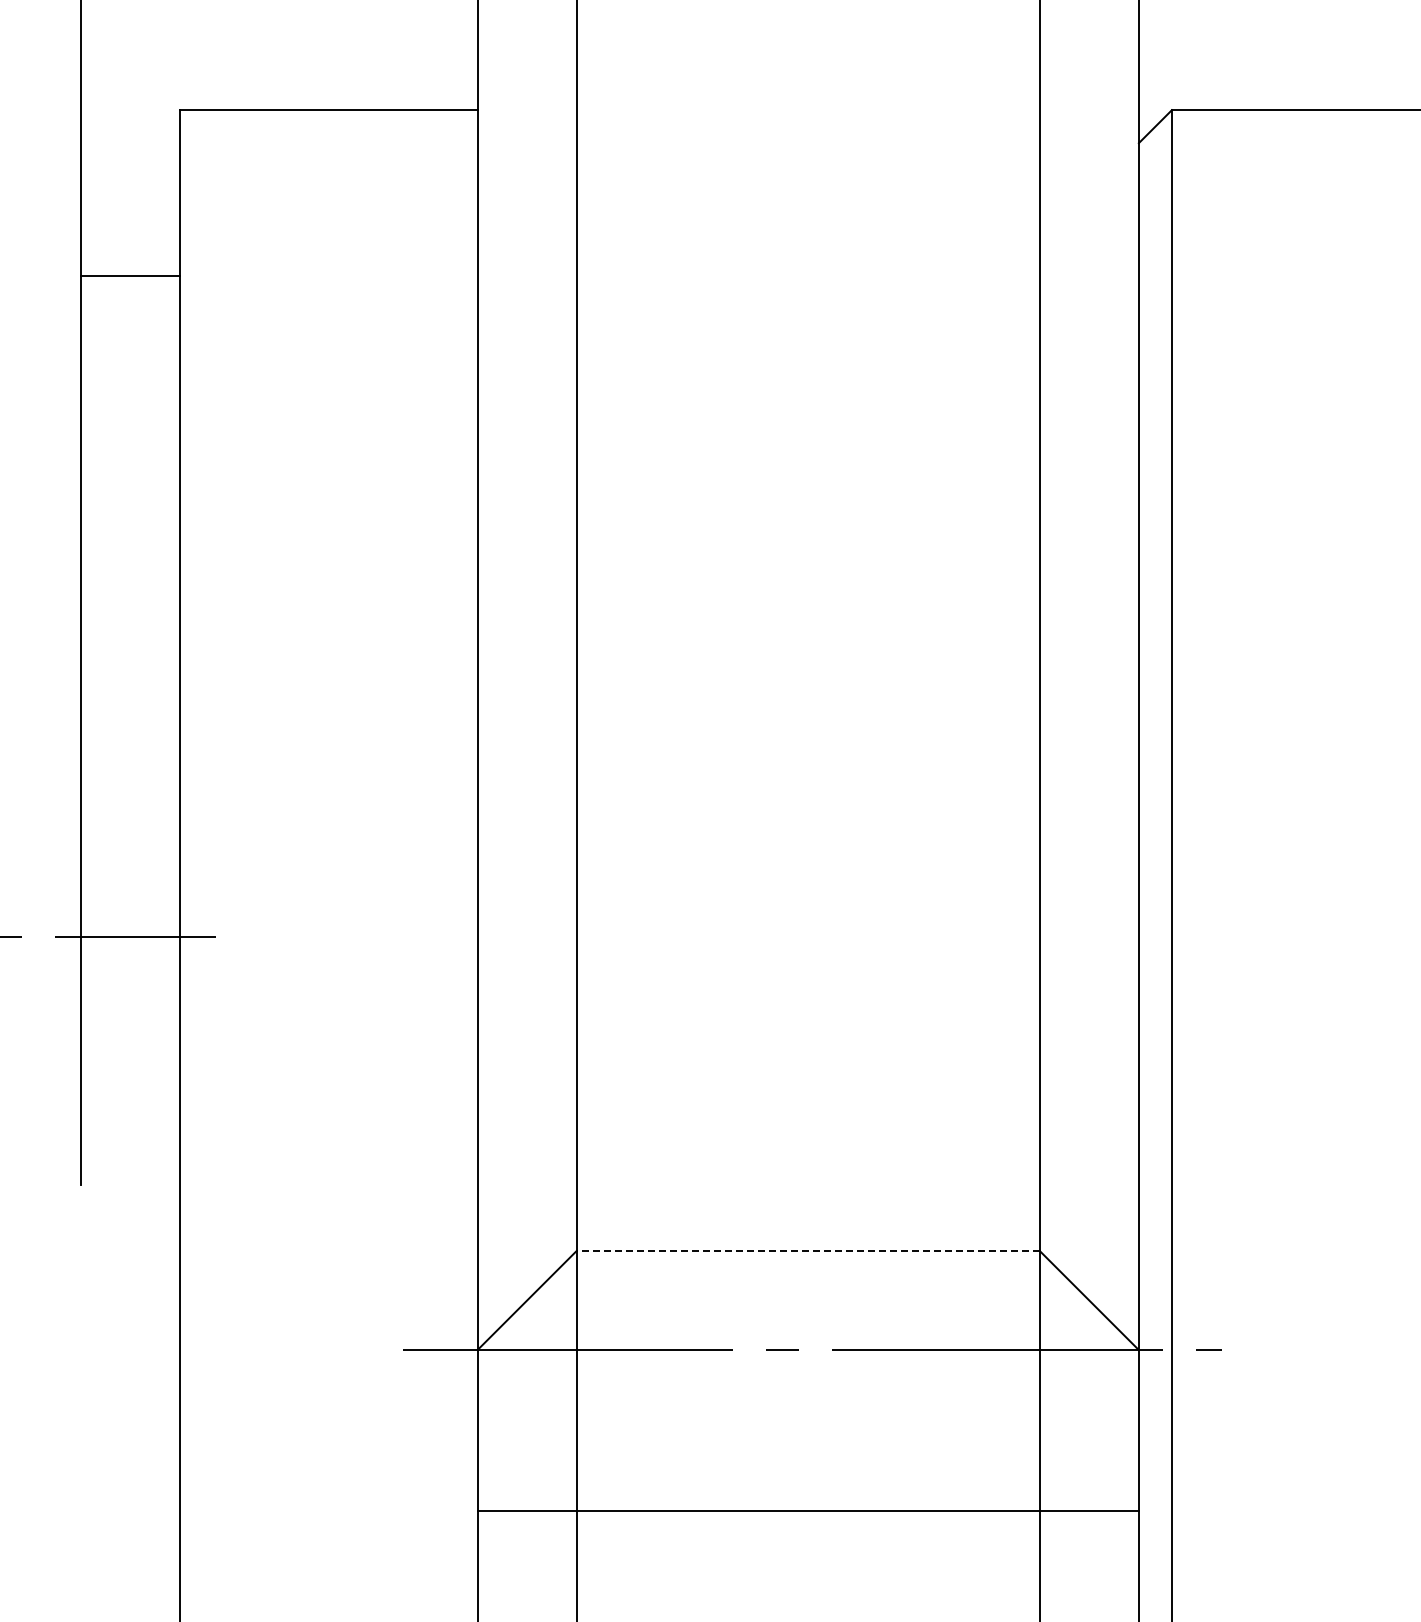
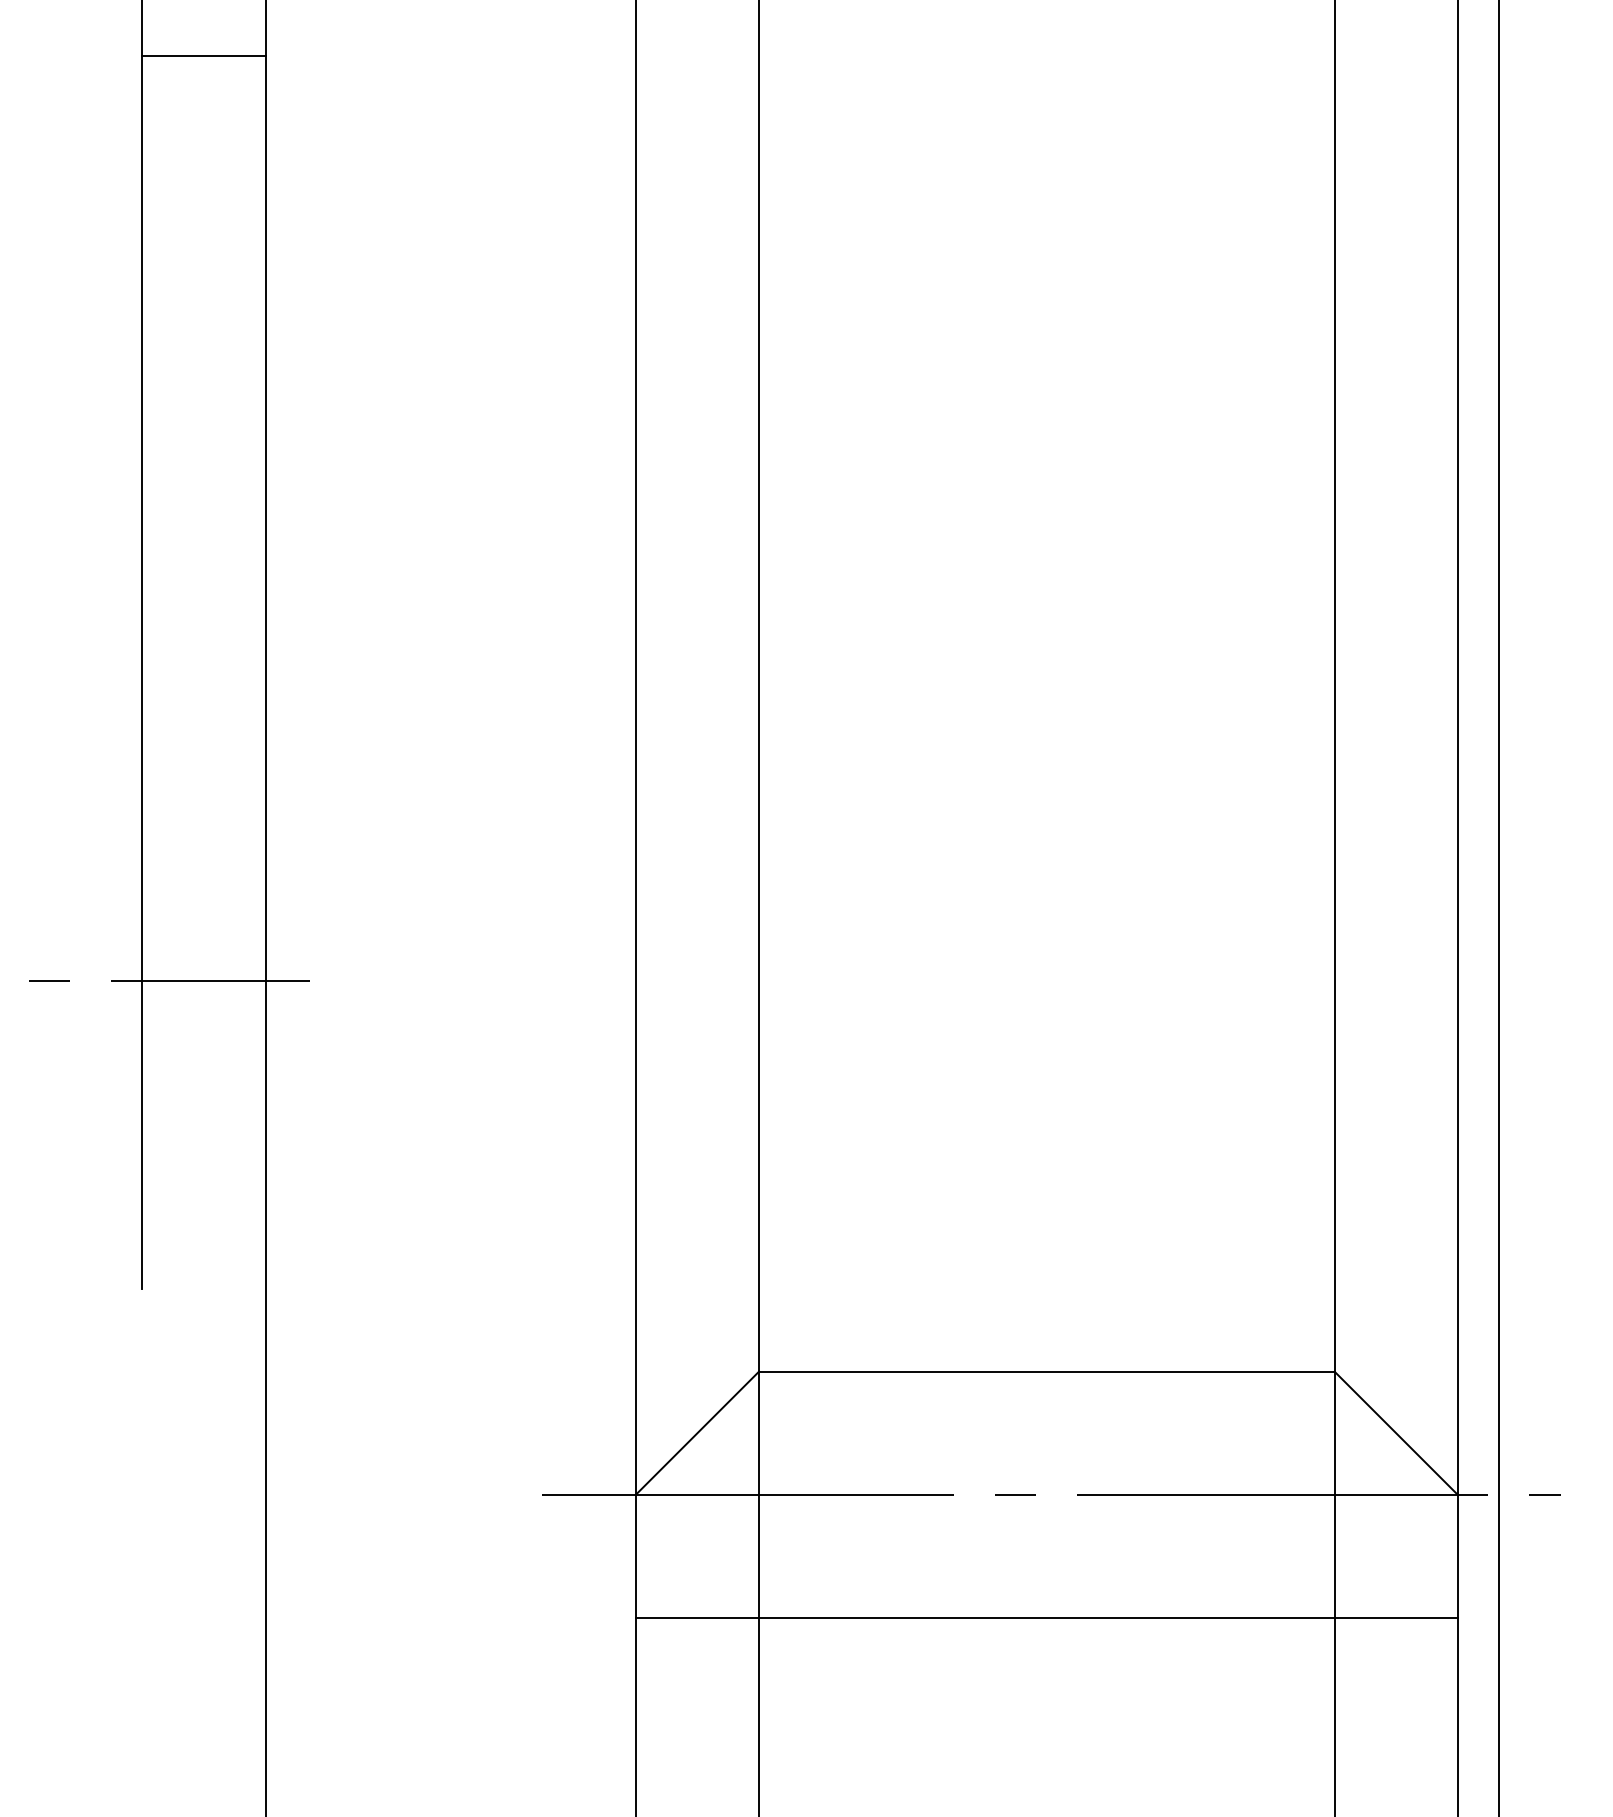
line: (129, 275) -> (203, 55), moved
line: (807, 1250) -> (1045, 1371), dashed -> solid
line: (807, 1511) -> (1045, 1618), moved

